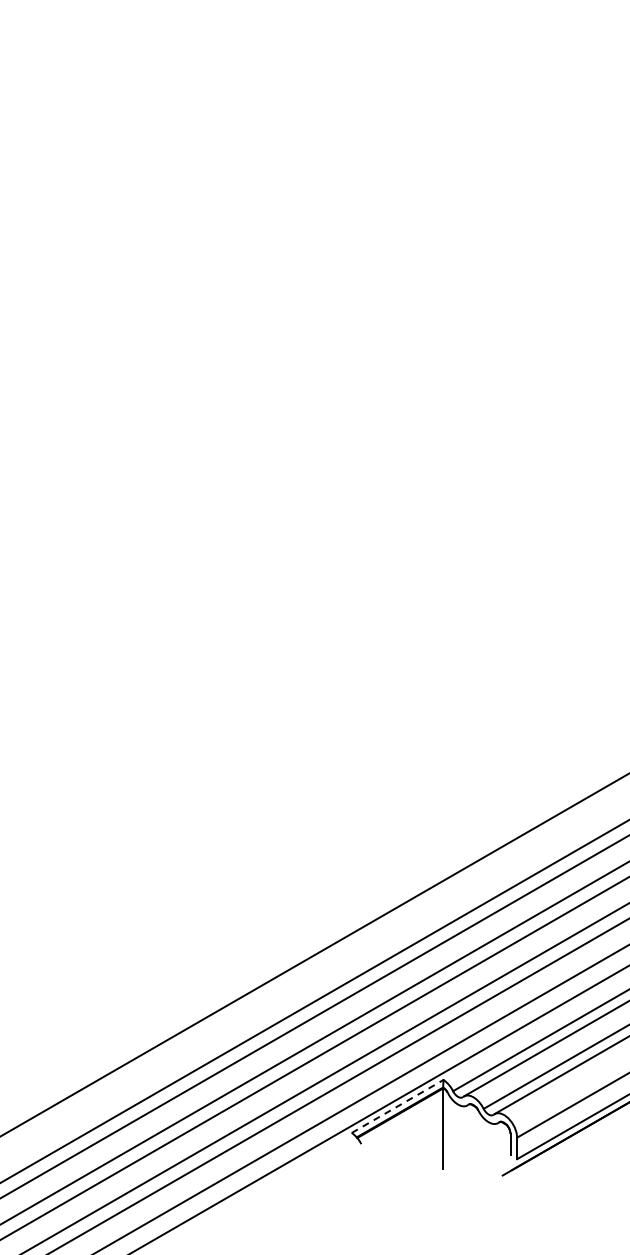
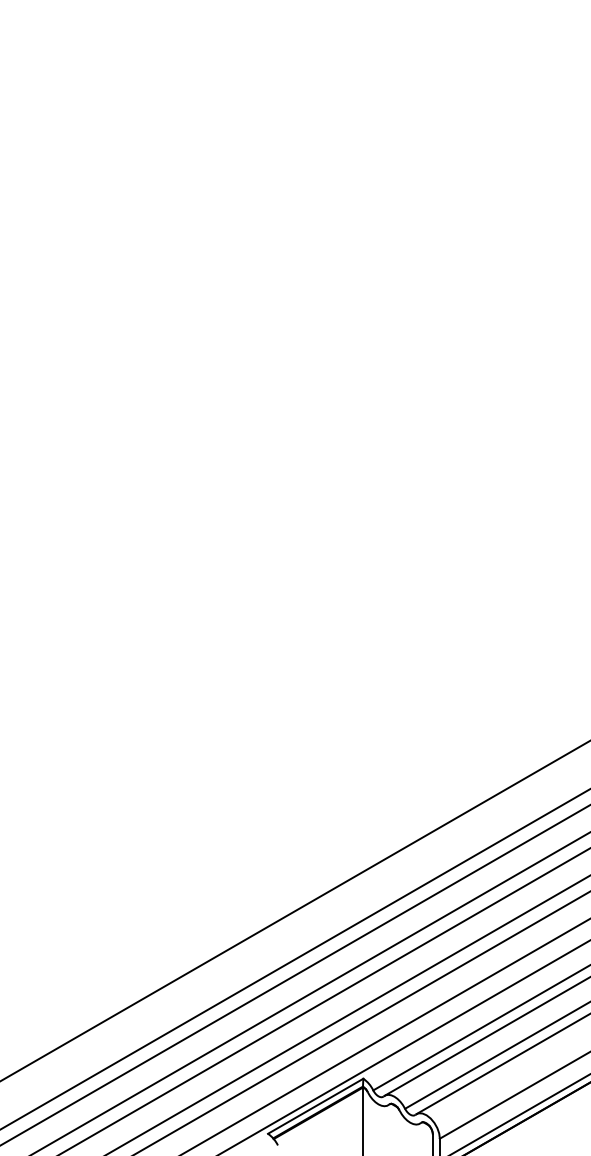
line: (397, 1106) -> (315, 1106), dashed -> solid

